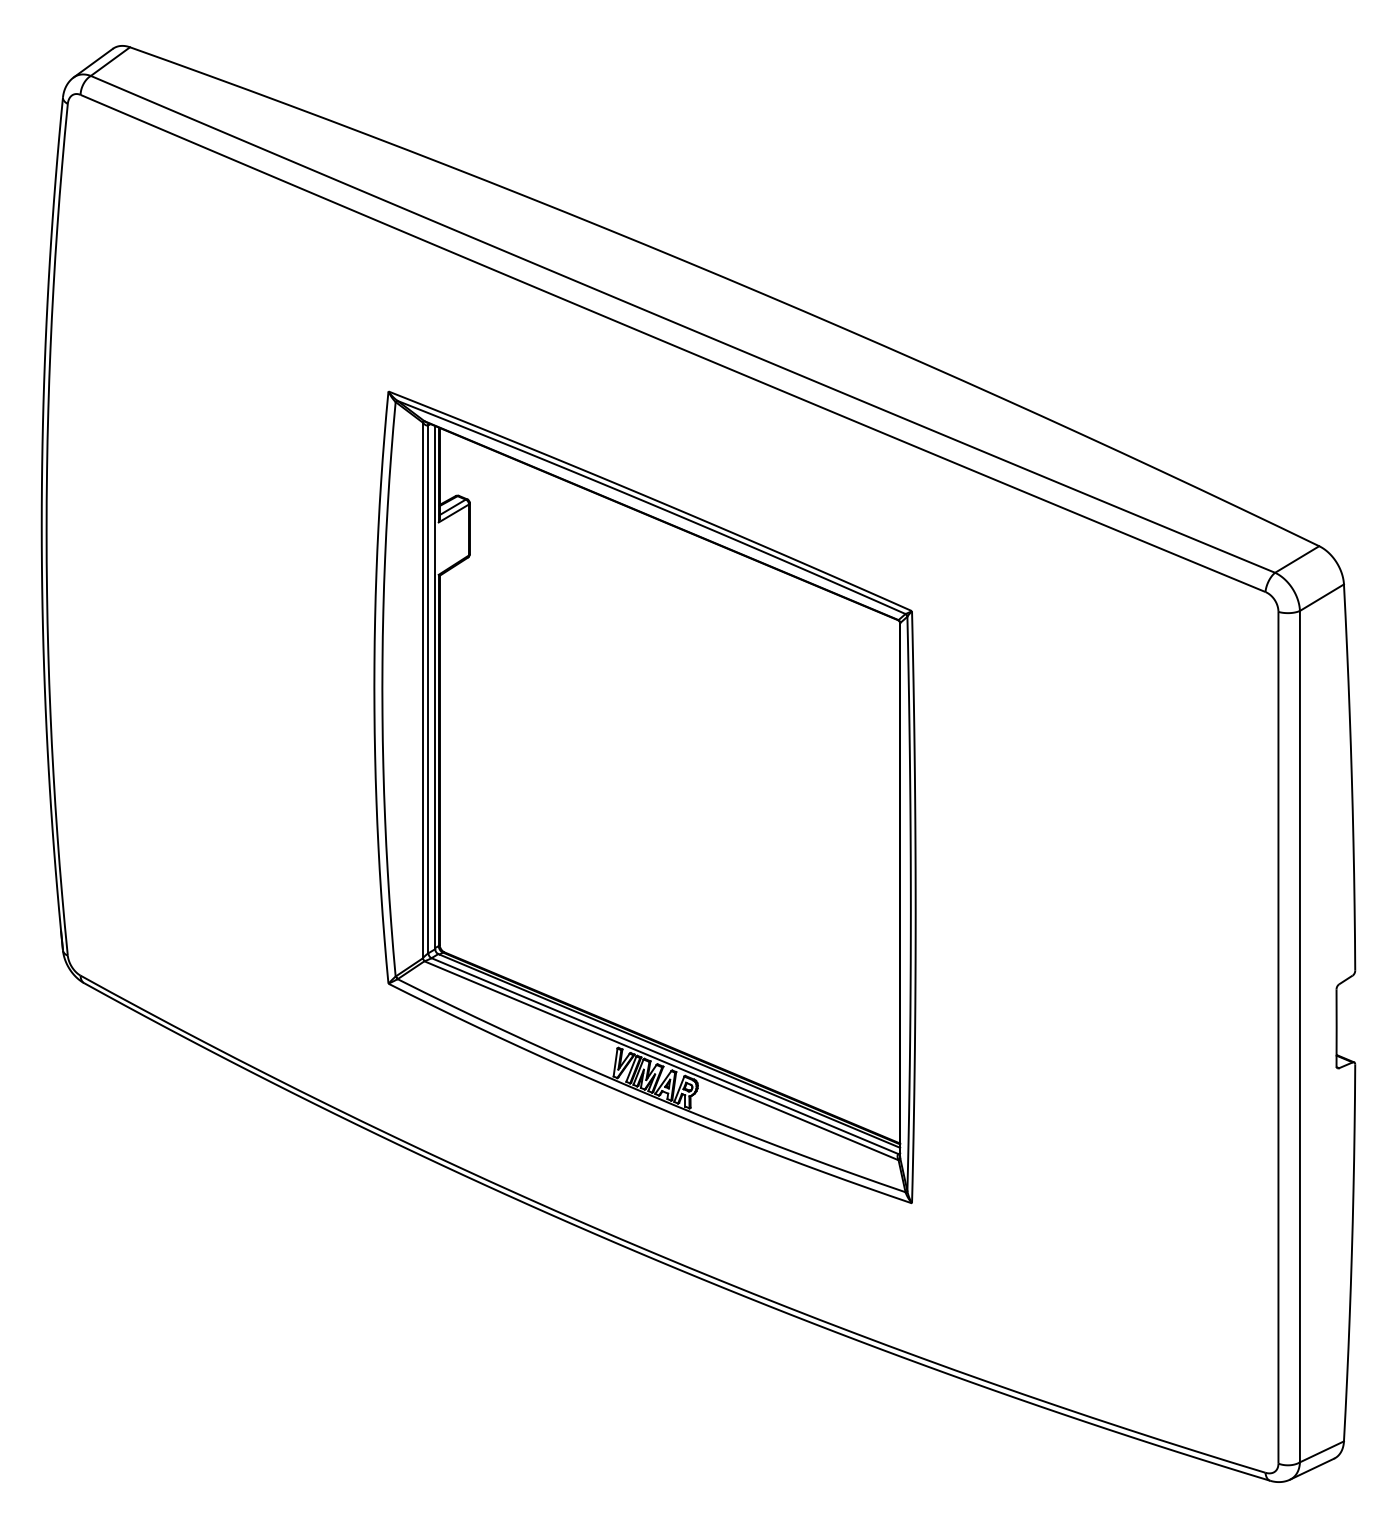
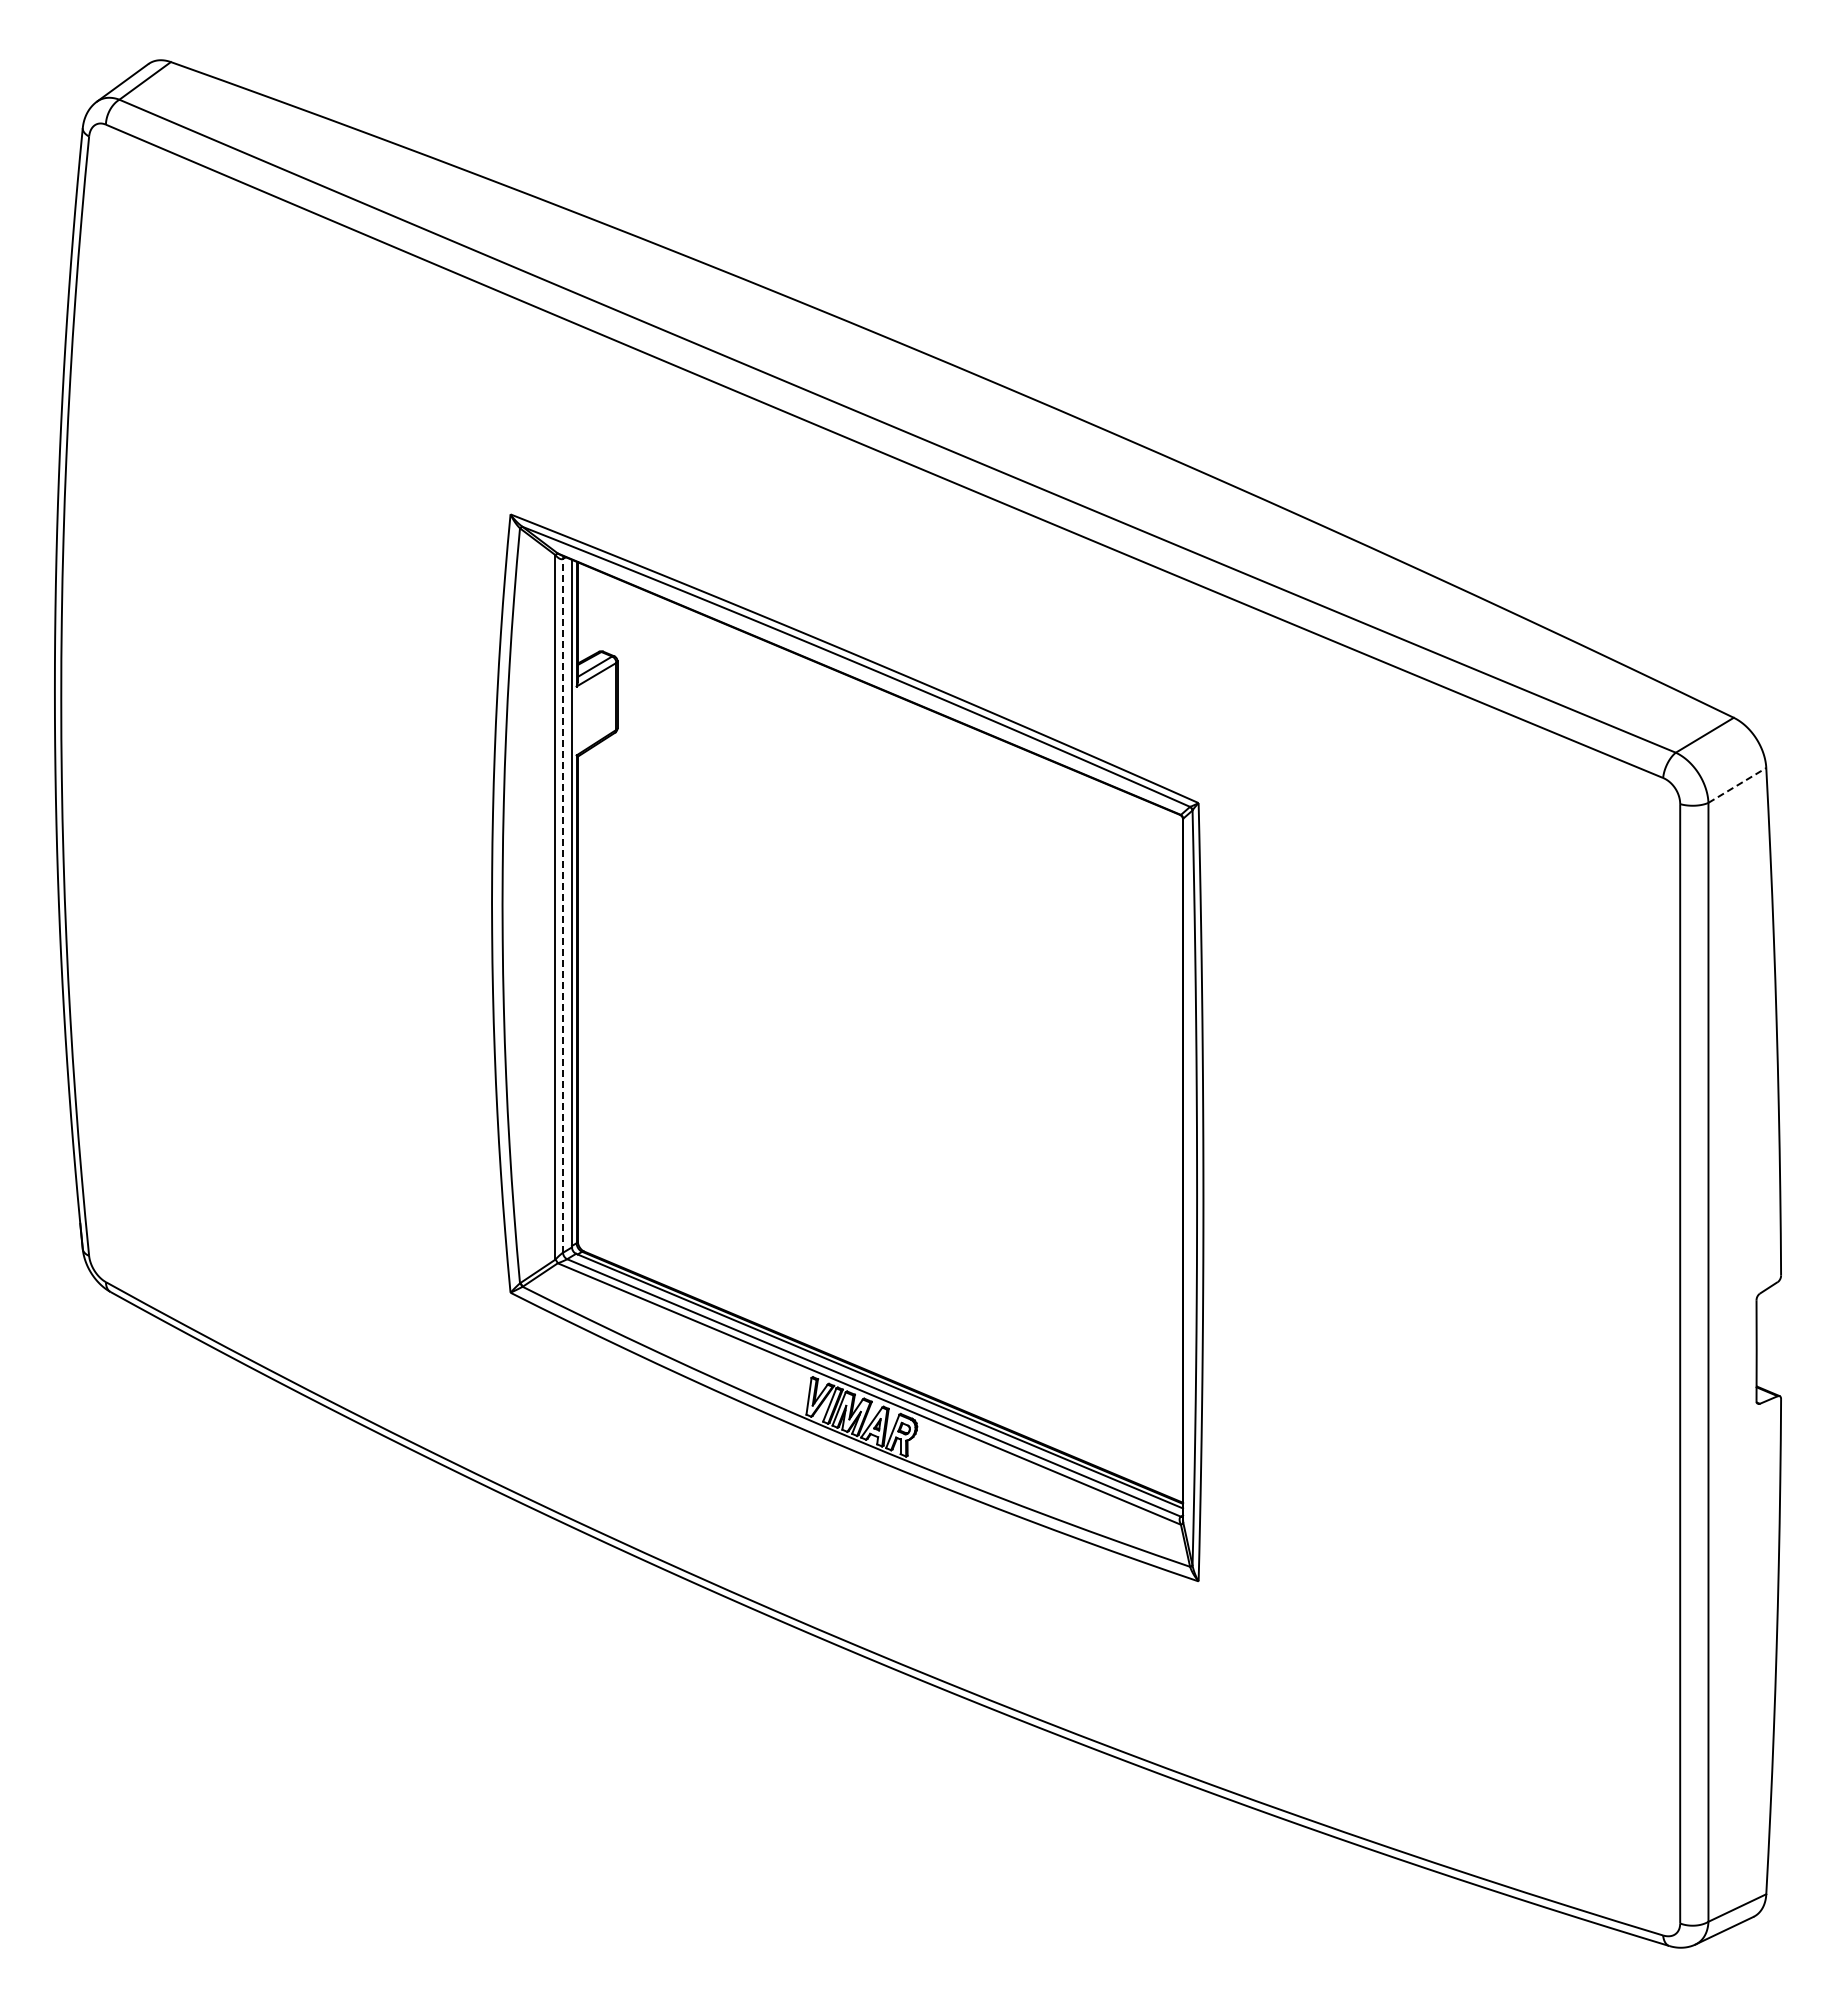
line: (1322, 597) -> (1737, 785), solid -> dashed
line: (428, 689) -> (563, 905), solid -> dashed

